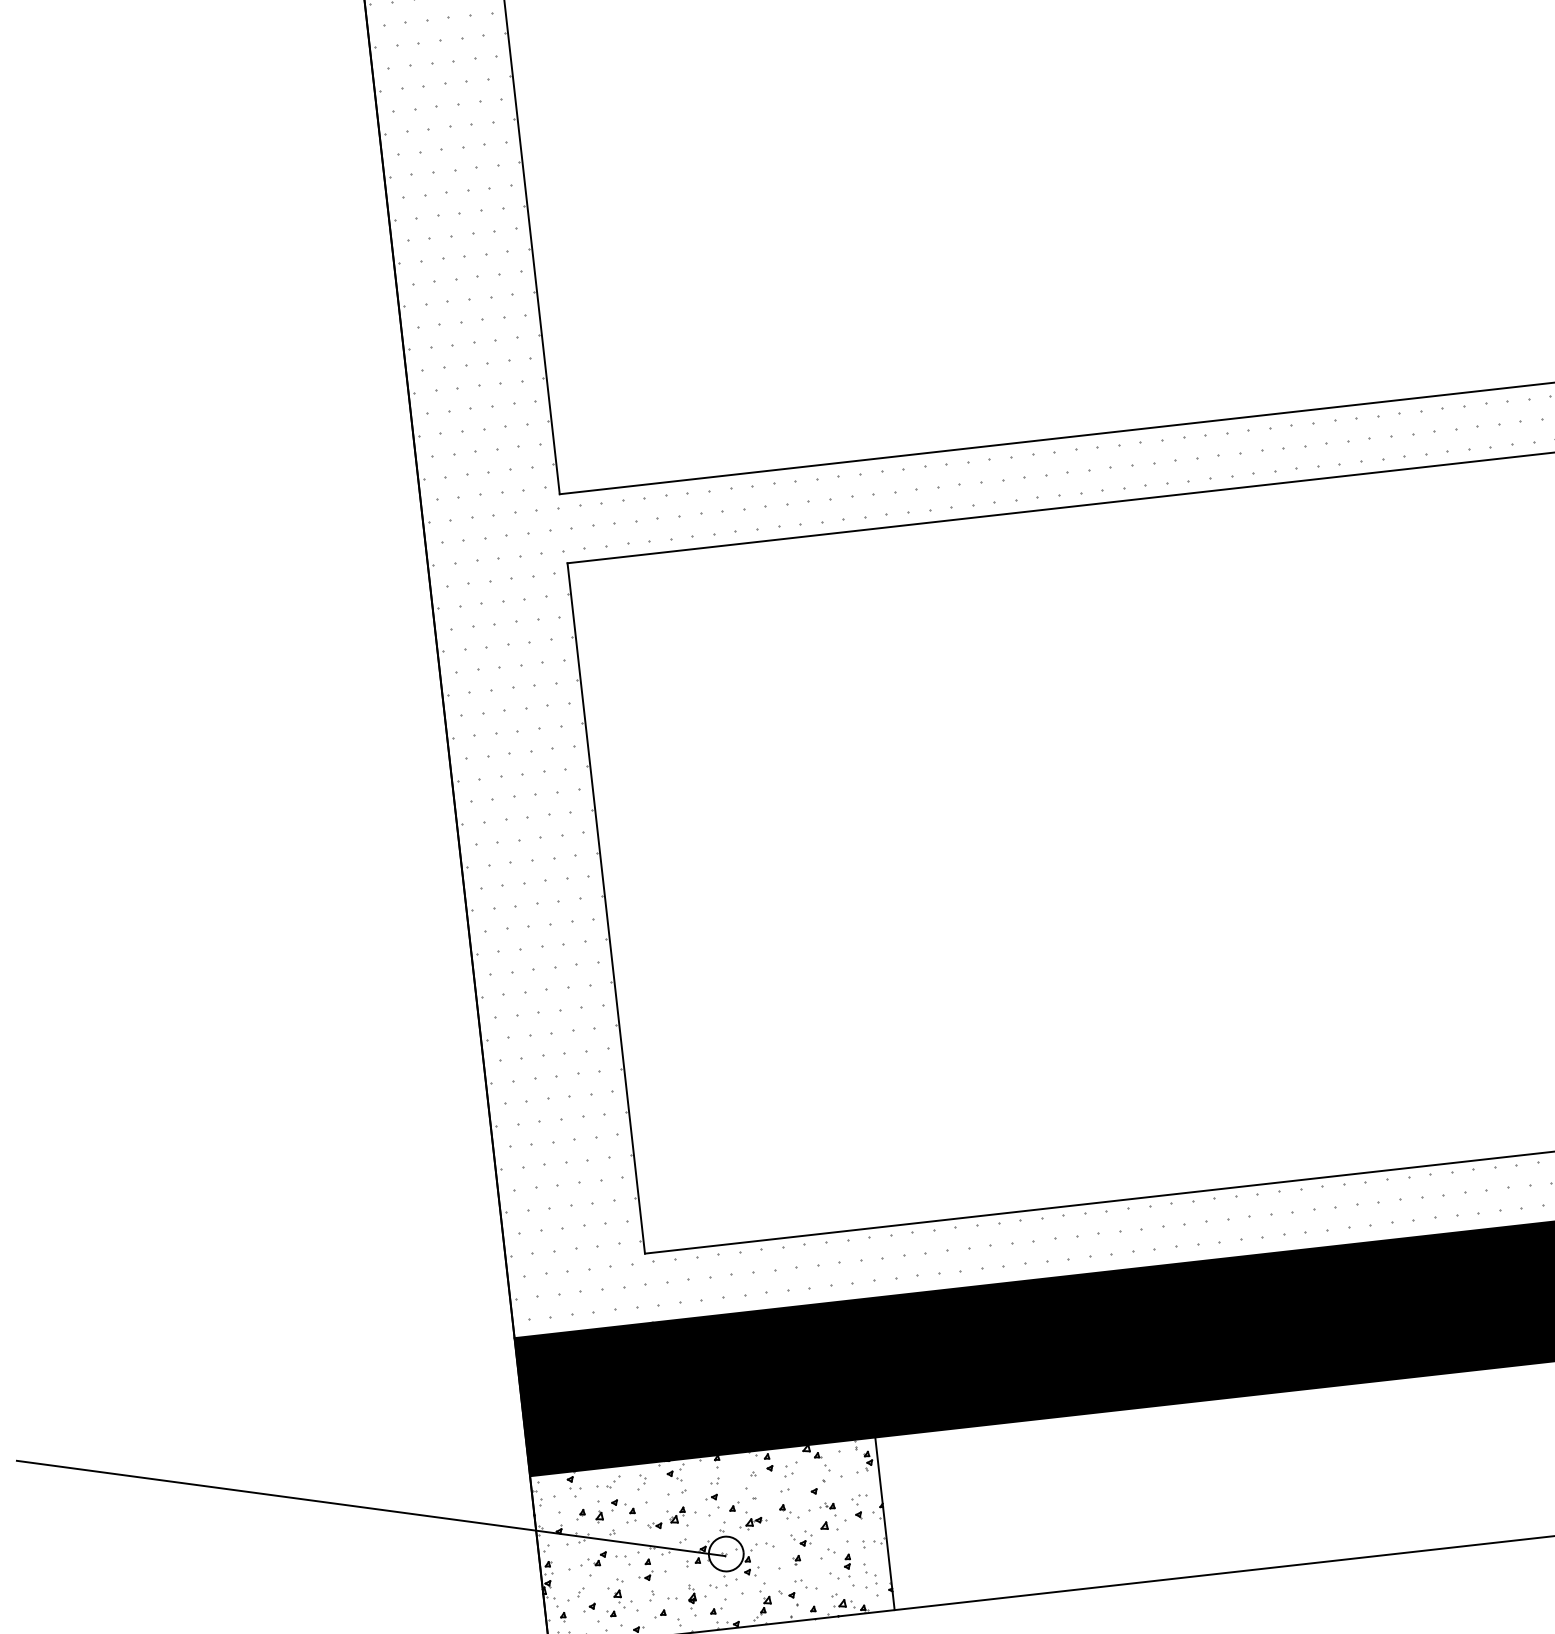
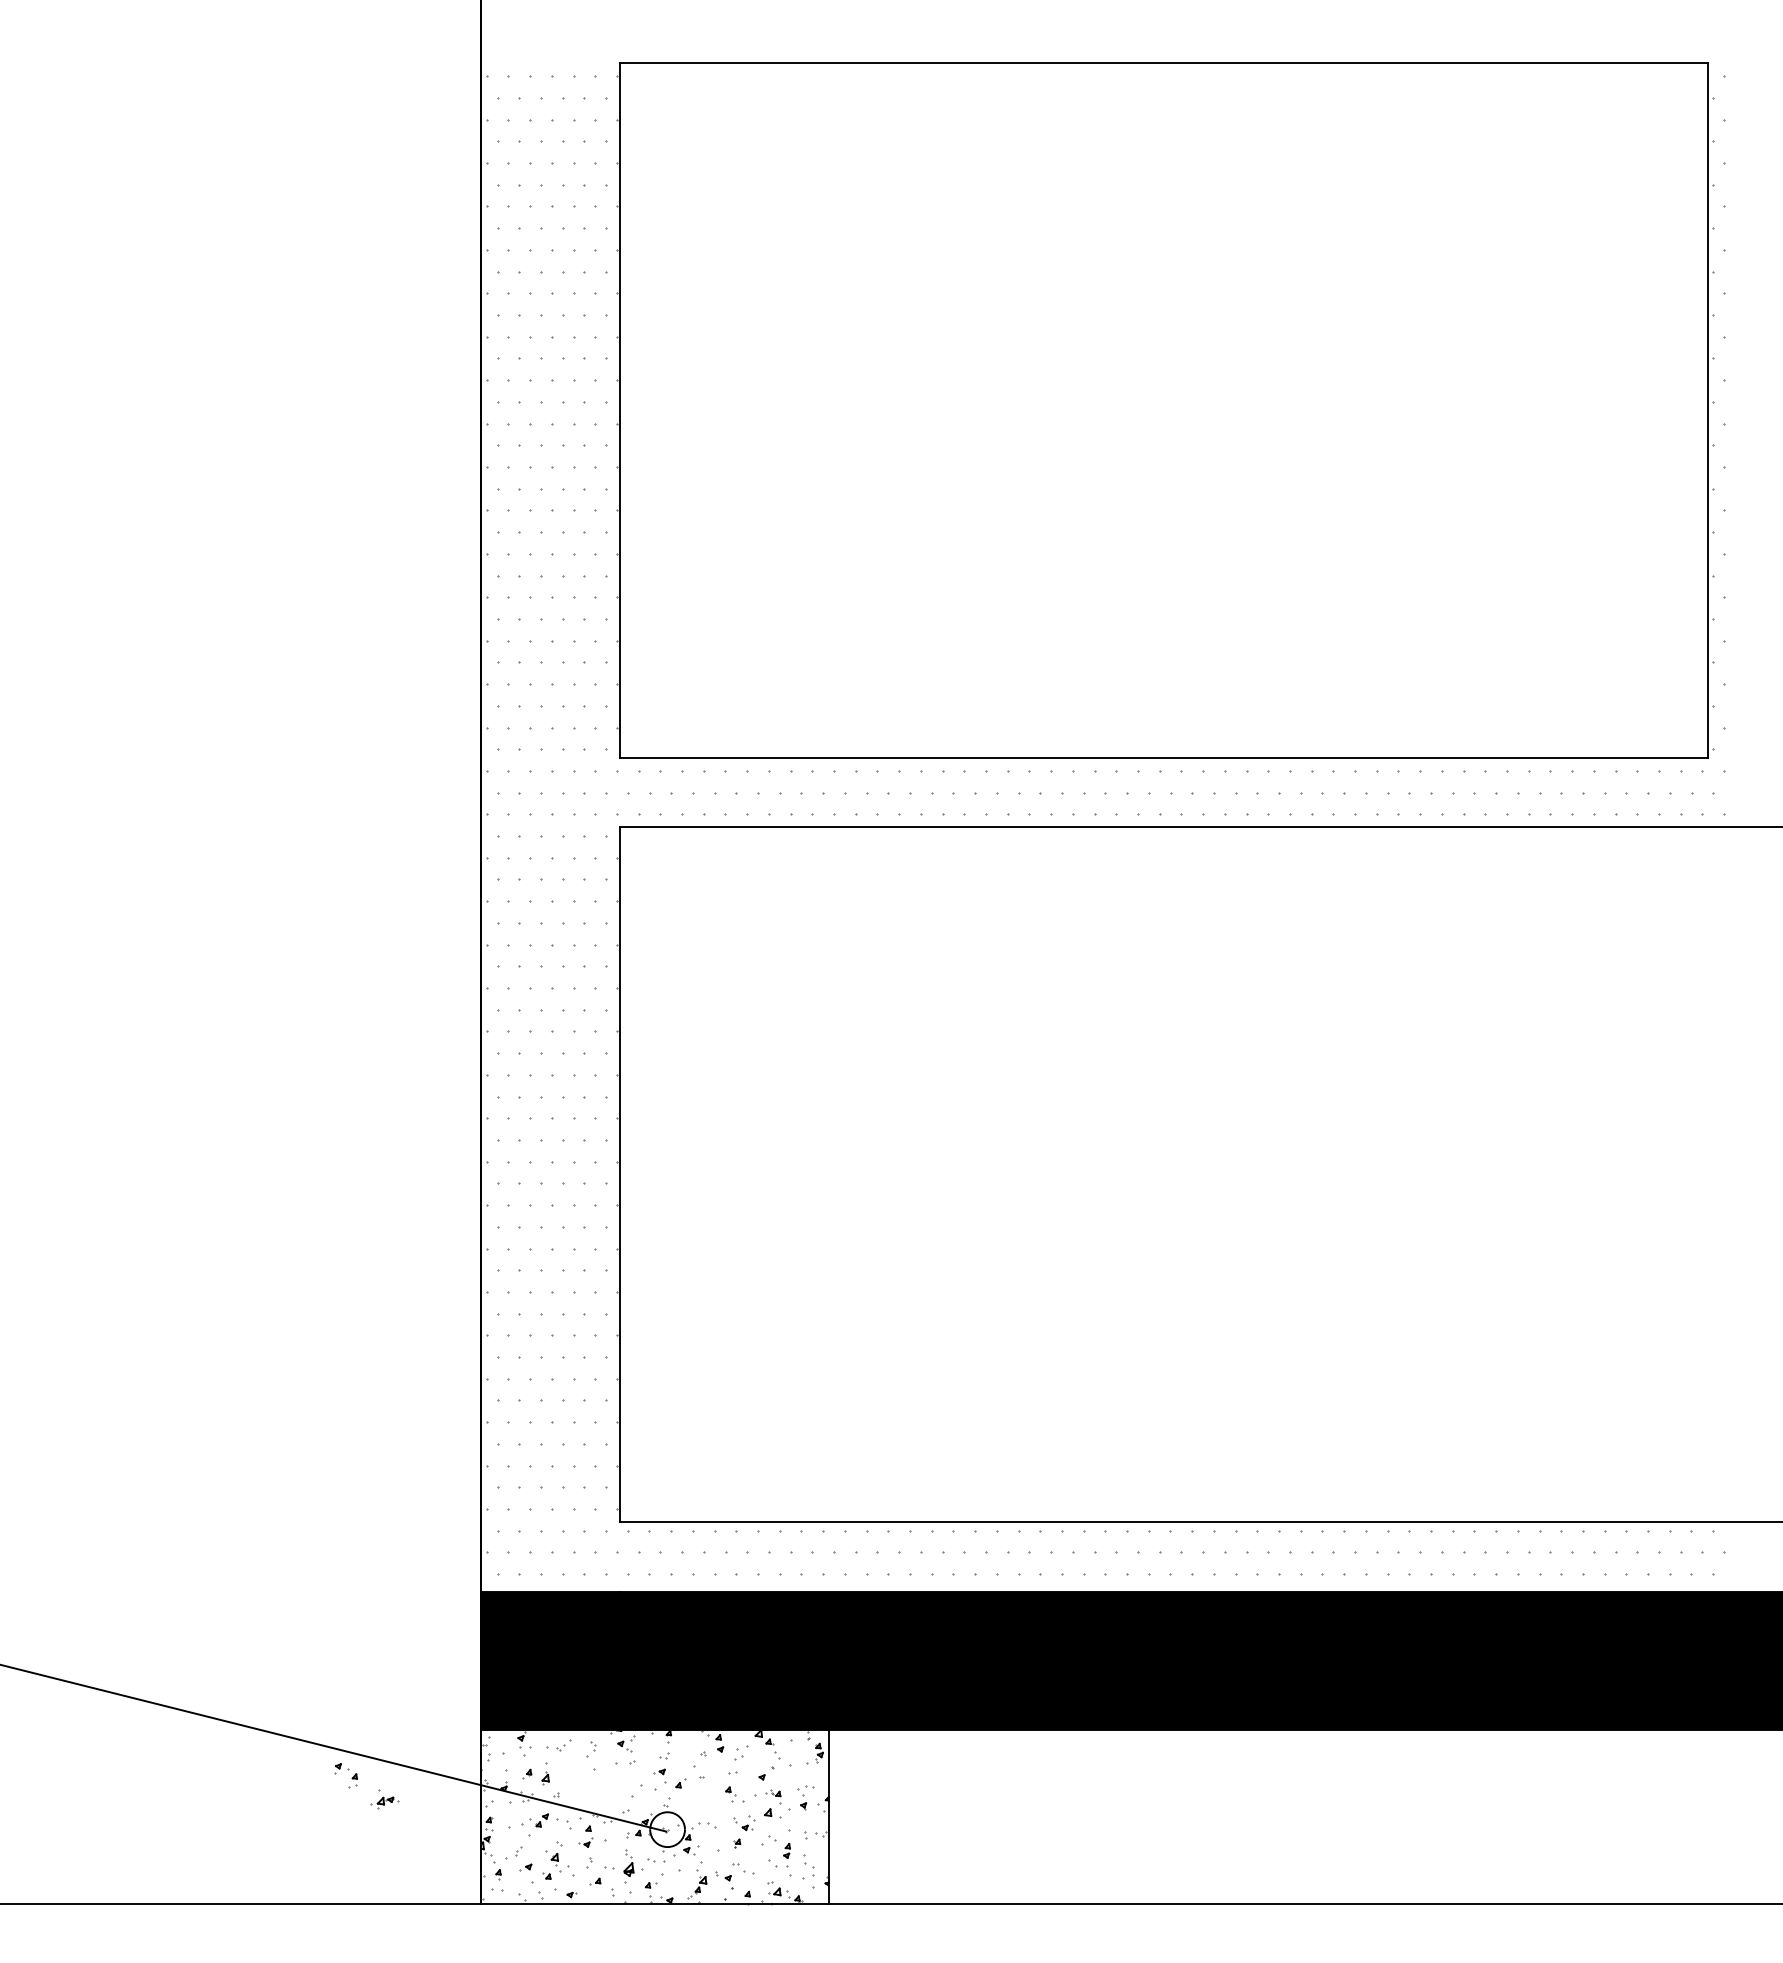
part: (622, 1511) -> (345, 1775), moved
part: (665, 1518) -> (611, 1787), removed
part: (752, 1520) -> (384, 1799), moved
part: (692, 1599) -> (628, 1871), size x1.4

